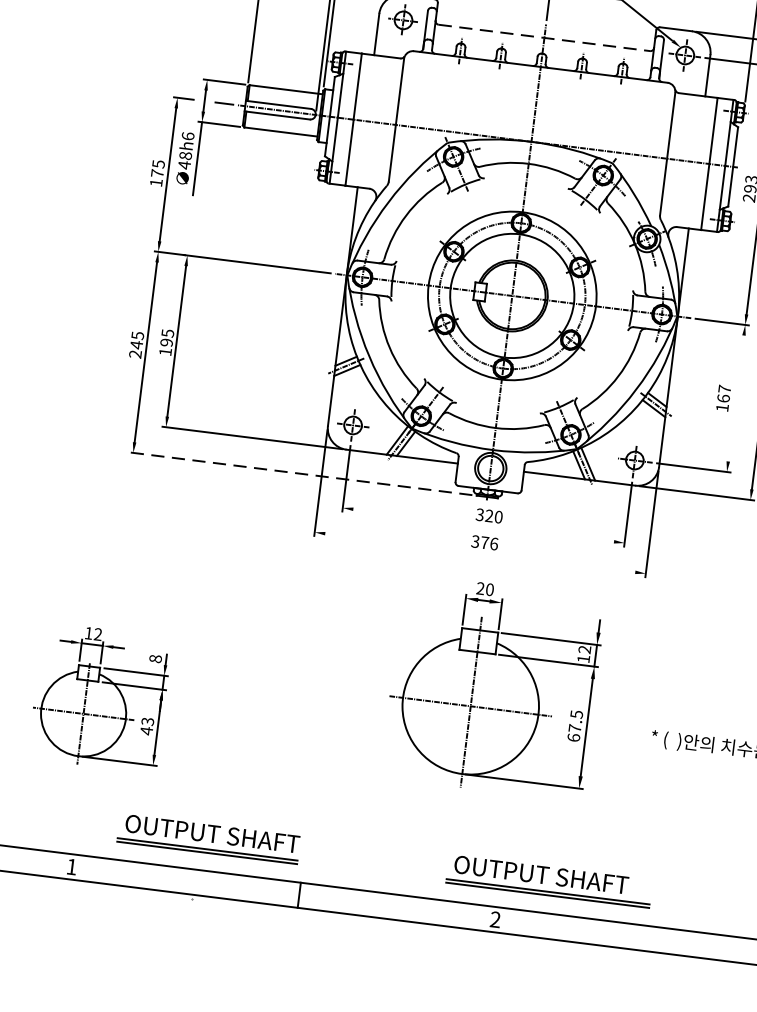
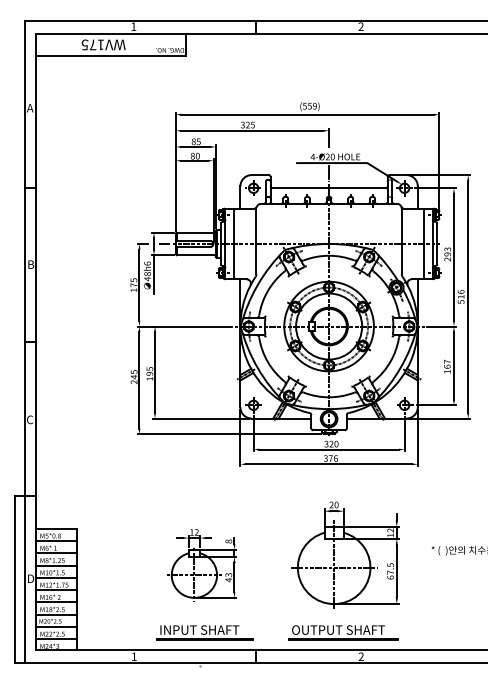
line: (545, 38) -> (329, 188), dashed -> solid
line: (735, 397) -> (453, 365), added
line: (301, 474) -> (229, 434), dashed -> solid
line: (482, 525) -> (328, 449), added
line: (480, 553) -> (329, 464), added
part: (494, 684) -> (345, 554), moved
part: (99, 697) -> (201, 565), moved
text: (211, 832) -> (205, 629), OUTPUT SHAFT -> INPUT SHAFT
part: (550, 880) -> (343, 632), moved

